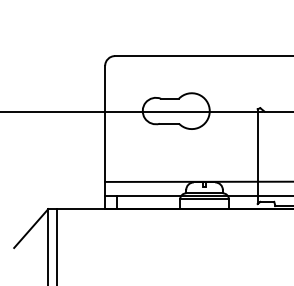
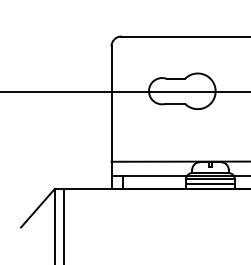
line: (204, 204) -> (210, 184), added

